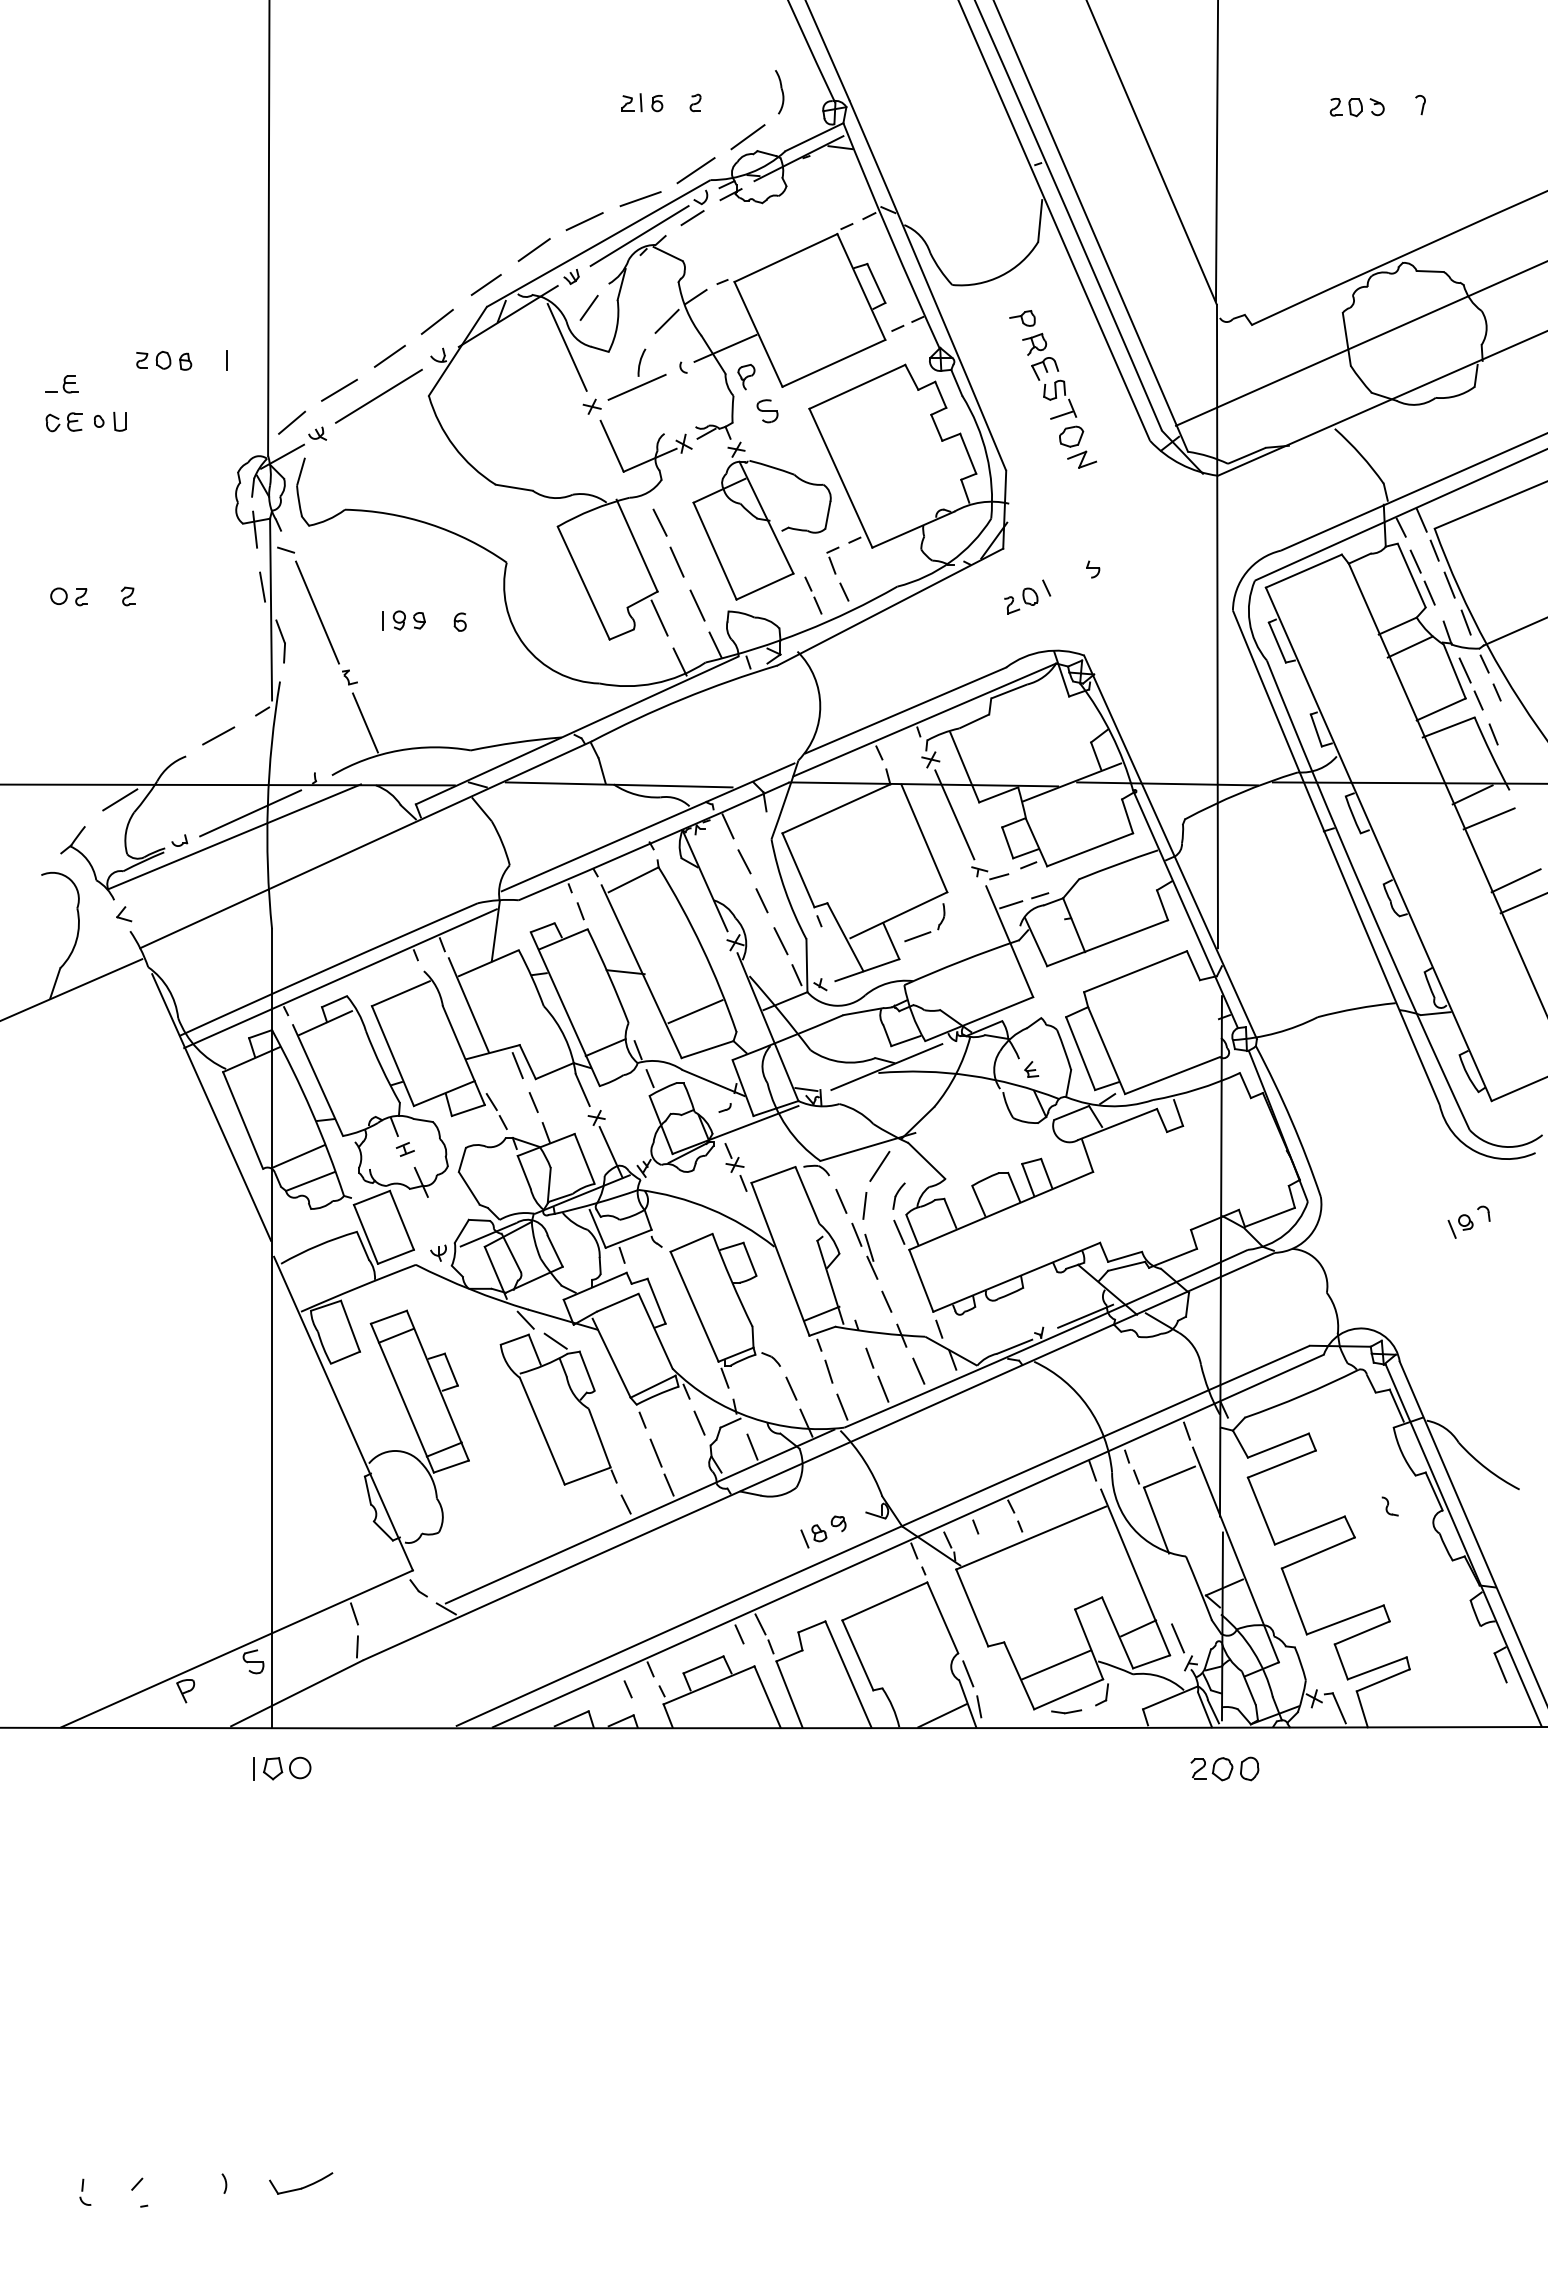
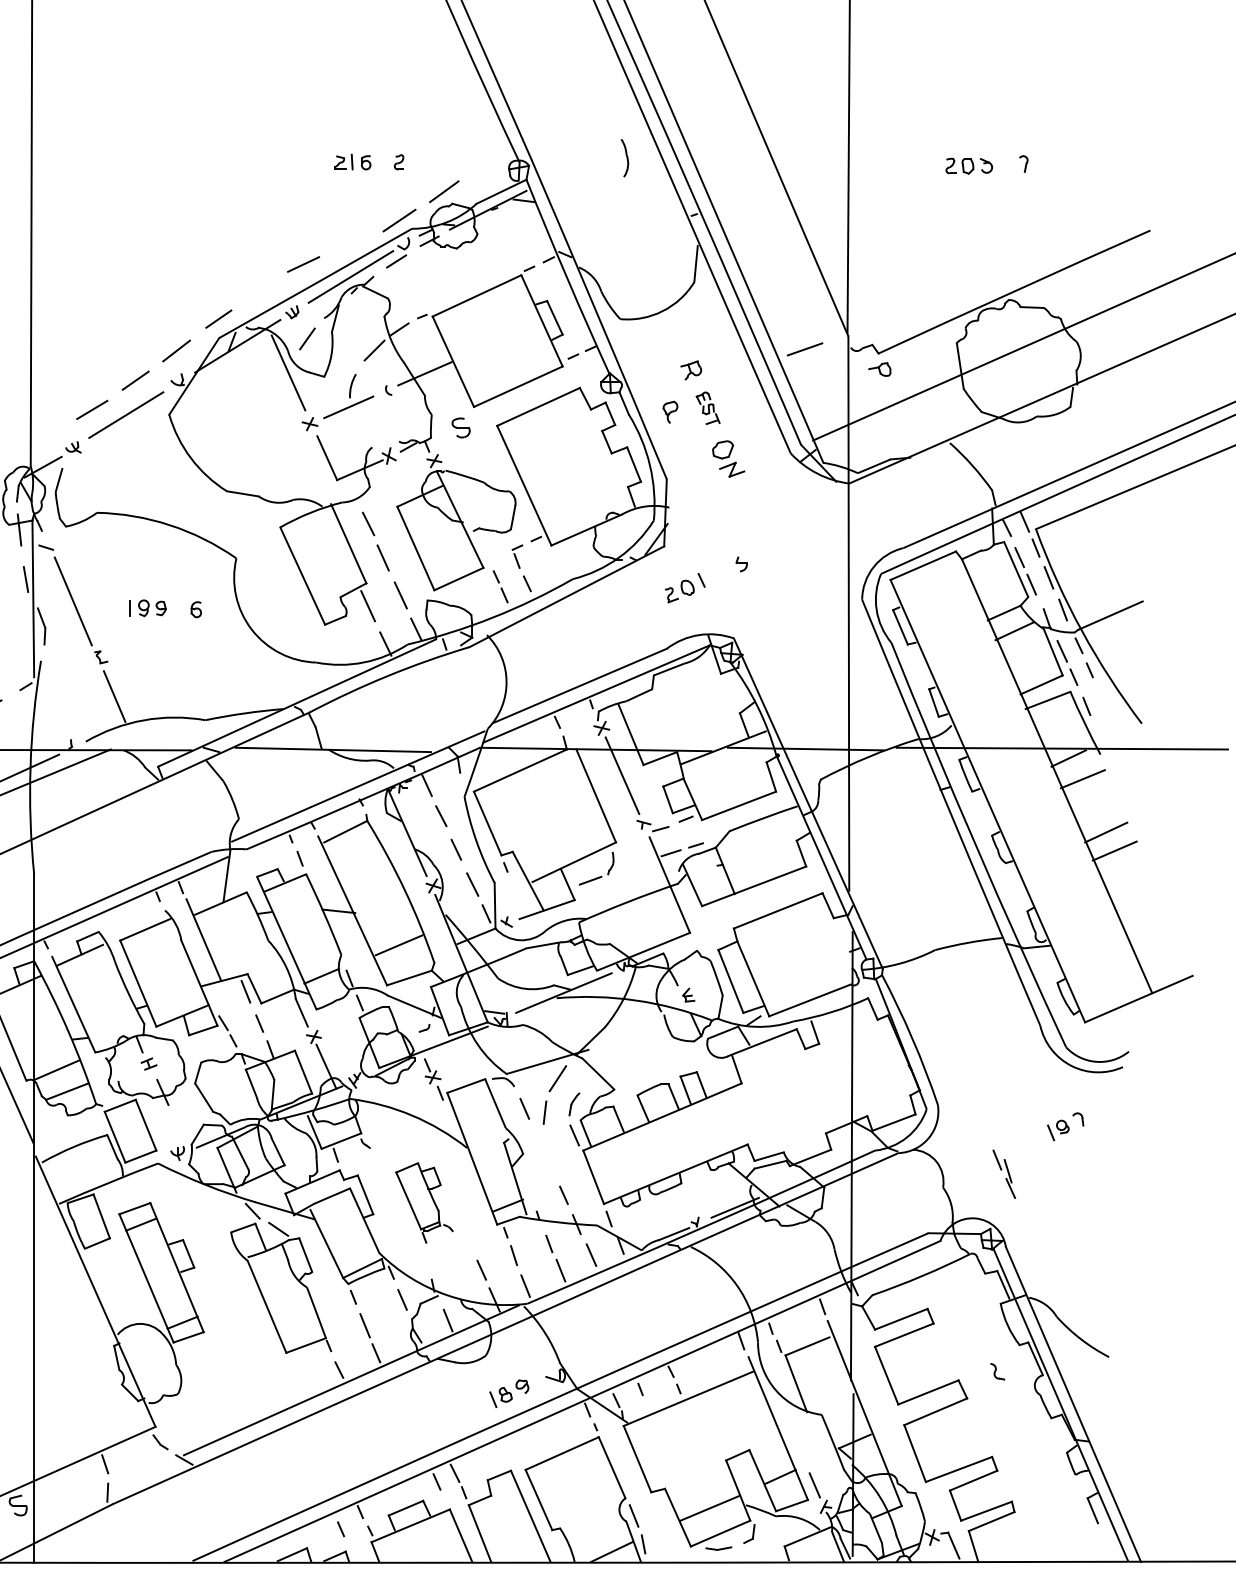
part: (779, 92) -> (624, 158), moved
line: (640, 199) -> (804, 349), moved
line: (533, 250) -> (259, 289), removed
part: (1022, 318) -> (879, 369), moved
part: (746, 377) -> (670, 412), moved
part: (1054, 388) -> (708, 408), size x0.6
line: (292, 422) -> (51, 437), removed
part: (864, 1250) -> (1003, 1173), moved
part: (724, 1310) -> (424, 1202), size x0.6

